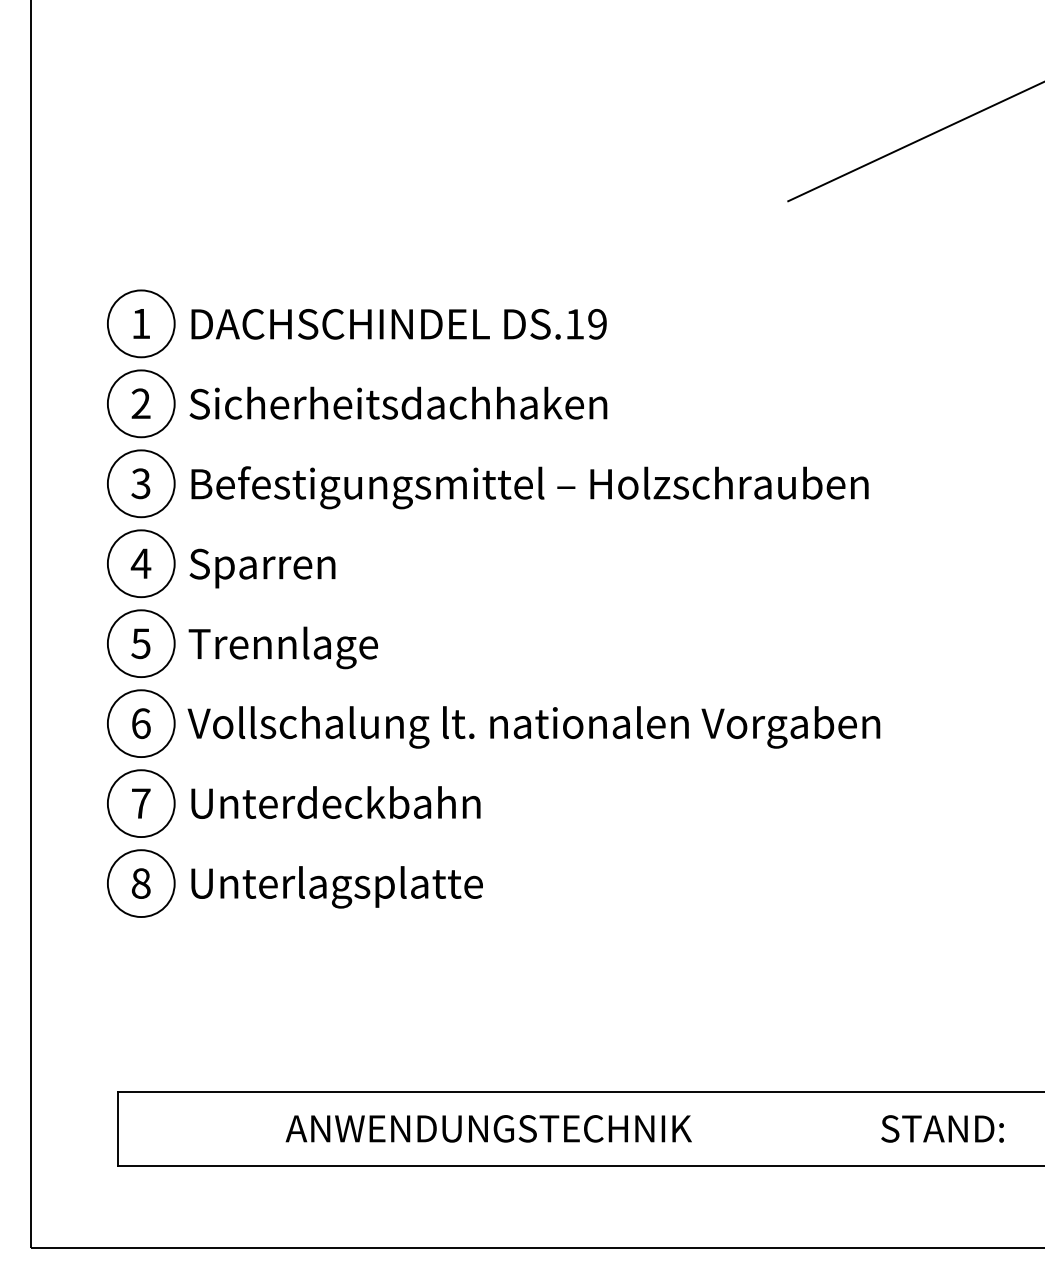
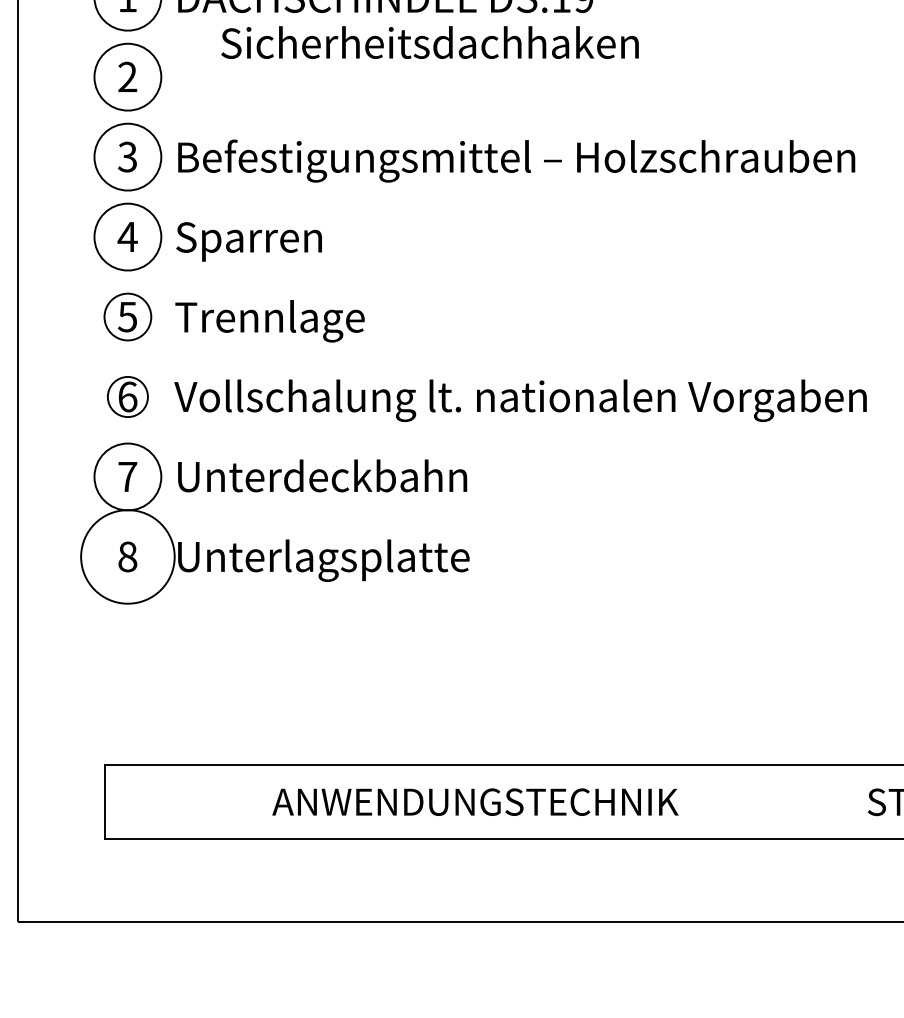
text: (398, 402) -> (430, 41), moved
circle: (140, 643) -> (127, 316), size x0.7
circle: (140, 723) -> (127, 396), size x0.6
circle: (140, 883) -> (127, 556), size x1.4

